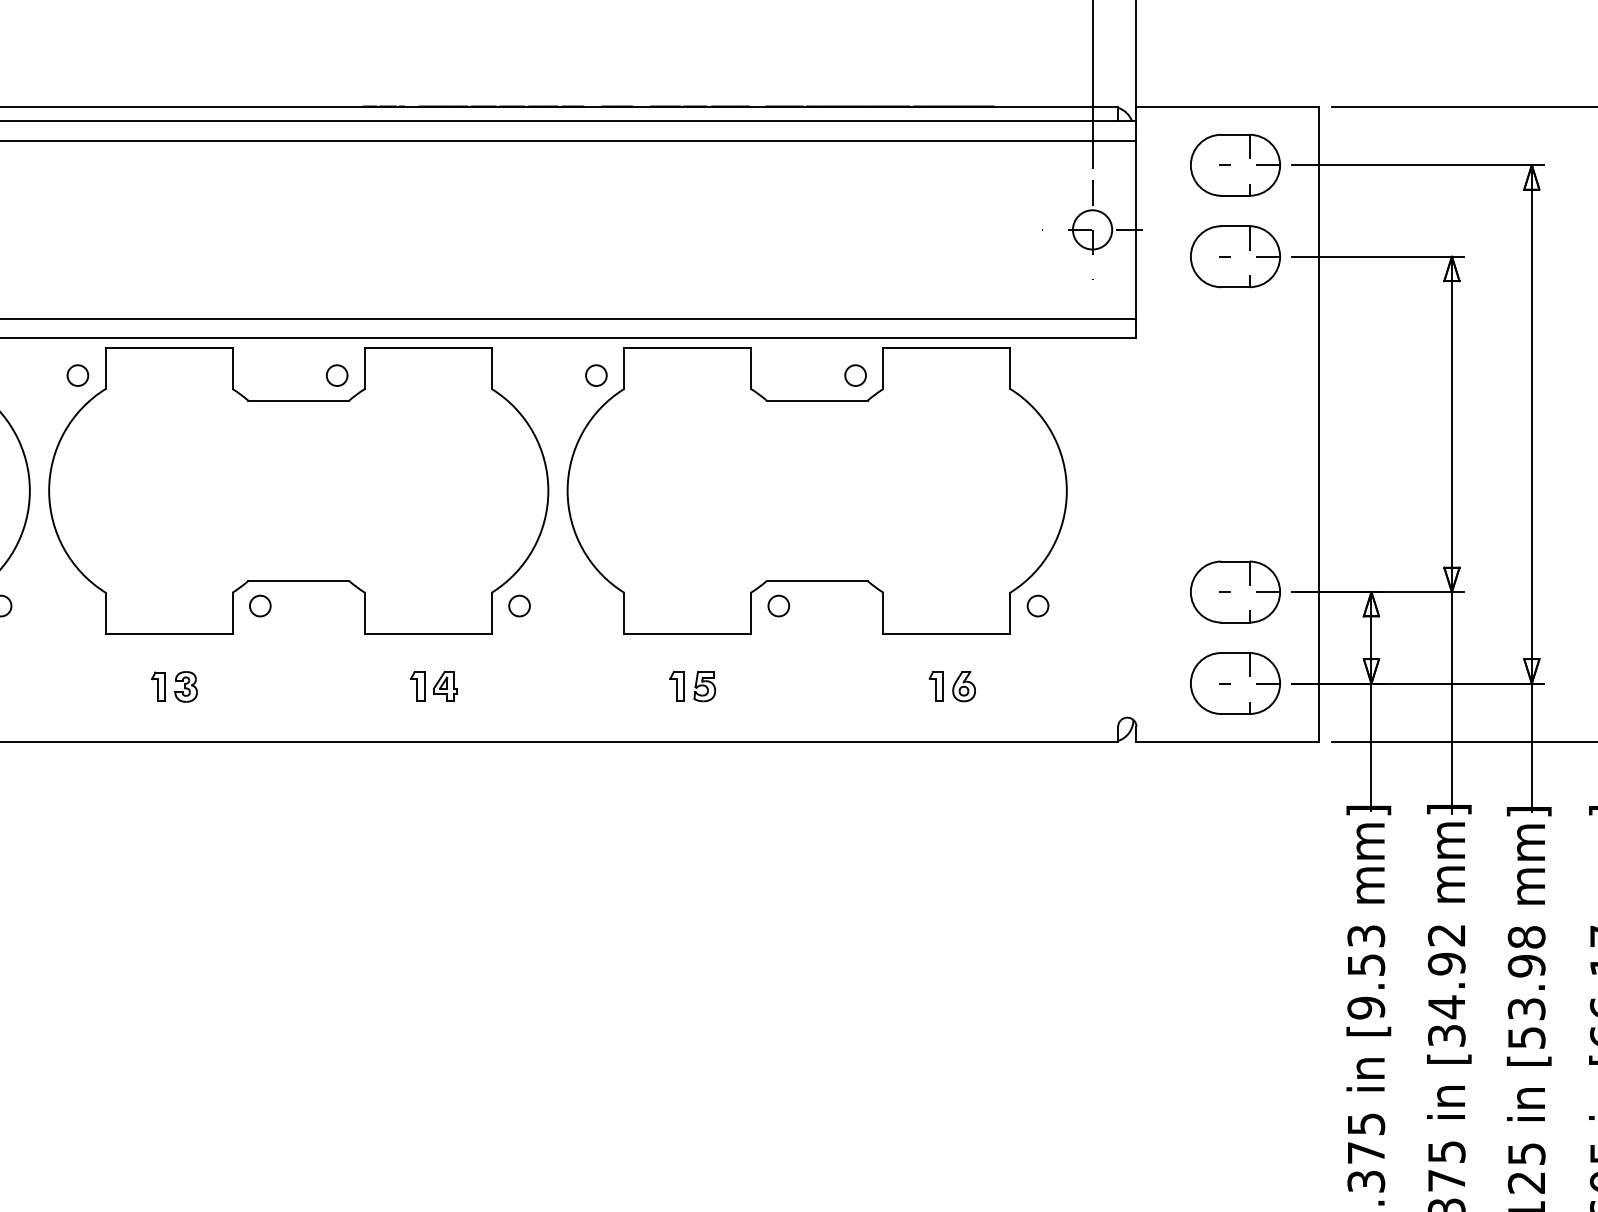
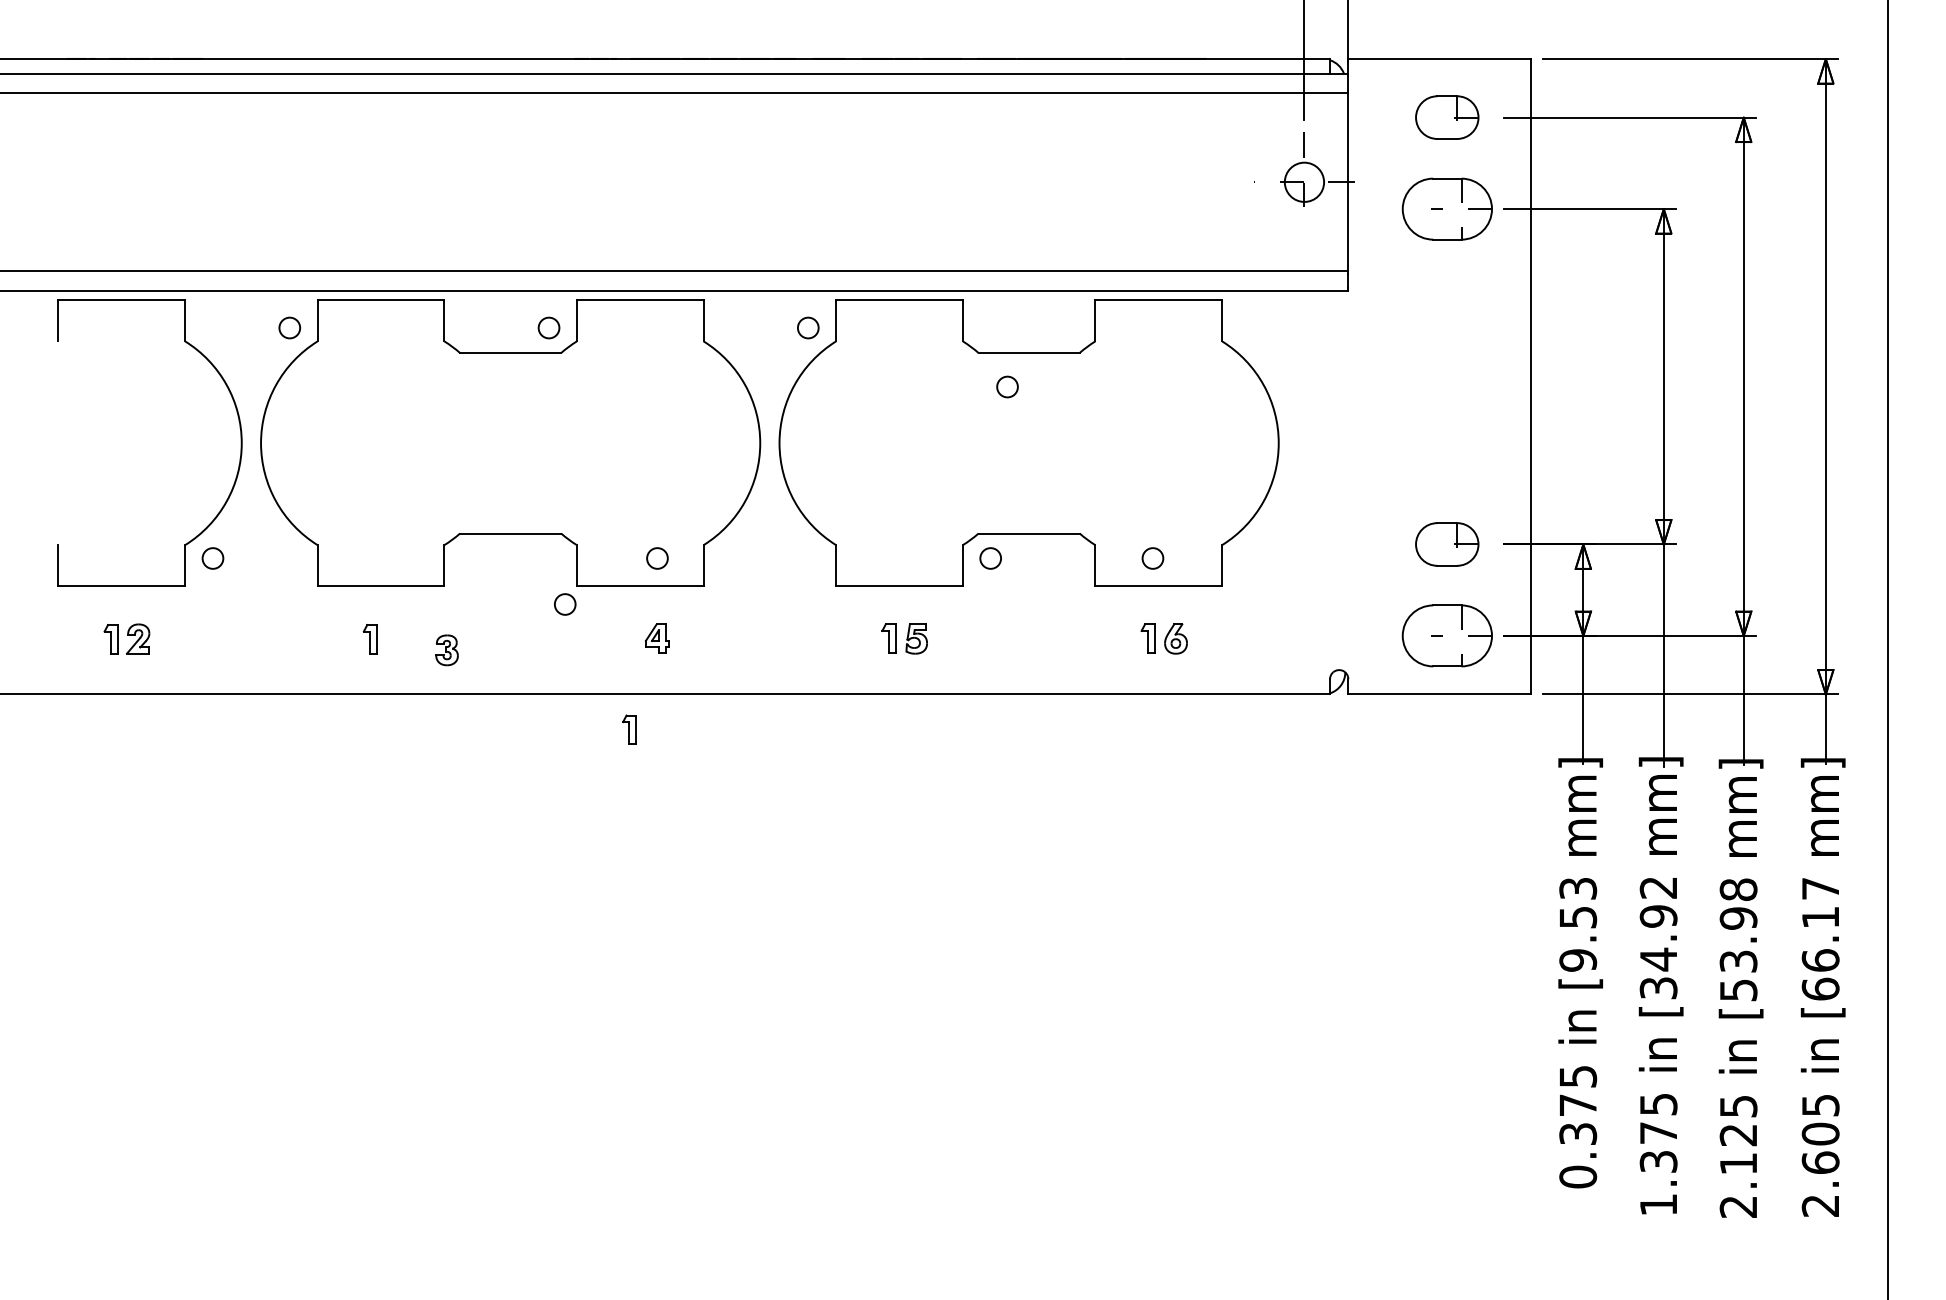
part: (1234, 165) -> (1446, 117), size x0.7
circle: (855, 375) -> (1007, 386), moved
part: (1234, 592) -> (1446, 544), size x0.7
circle: (260, 606) -> (565, 604), moved
circle: (519, 606) -> (657, 558), moved
circle: (1037, 606) -> (1152, 558), moved
part: (417, 686) -> (629, 729), moved
part: (185, 687) -> (446, 650), moved

